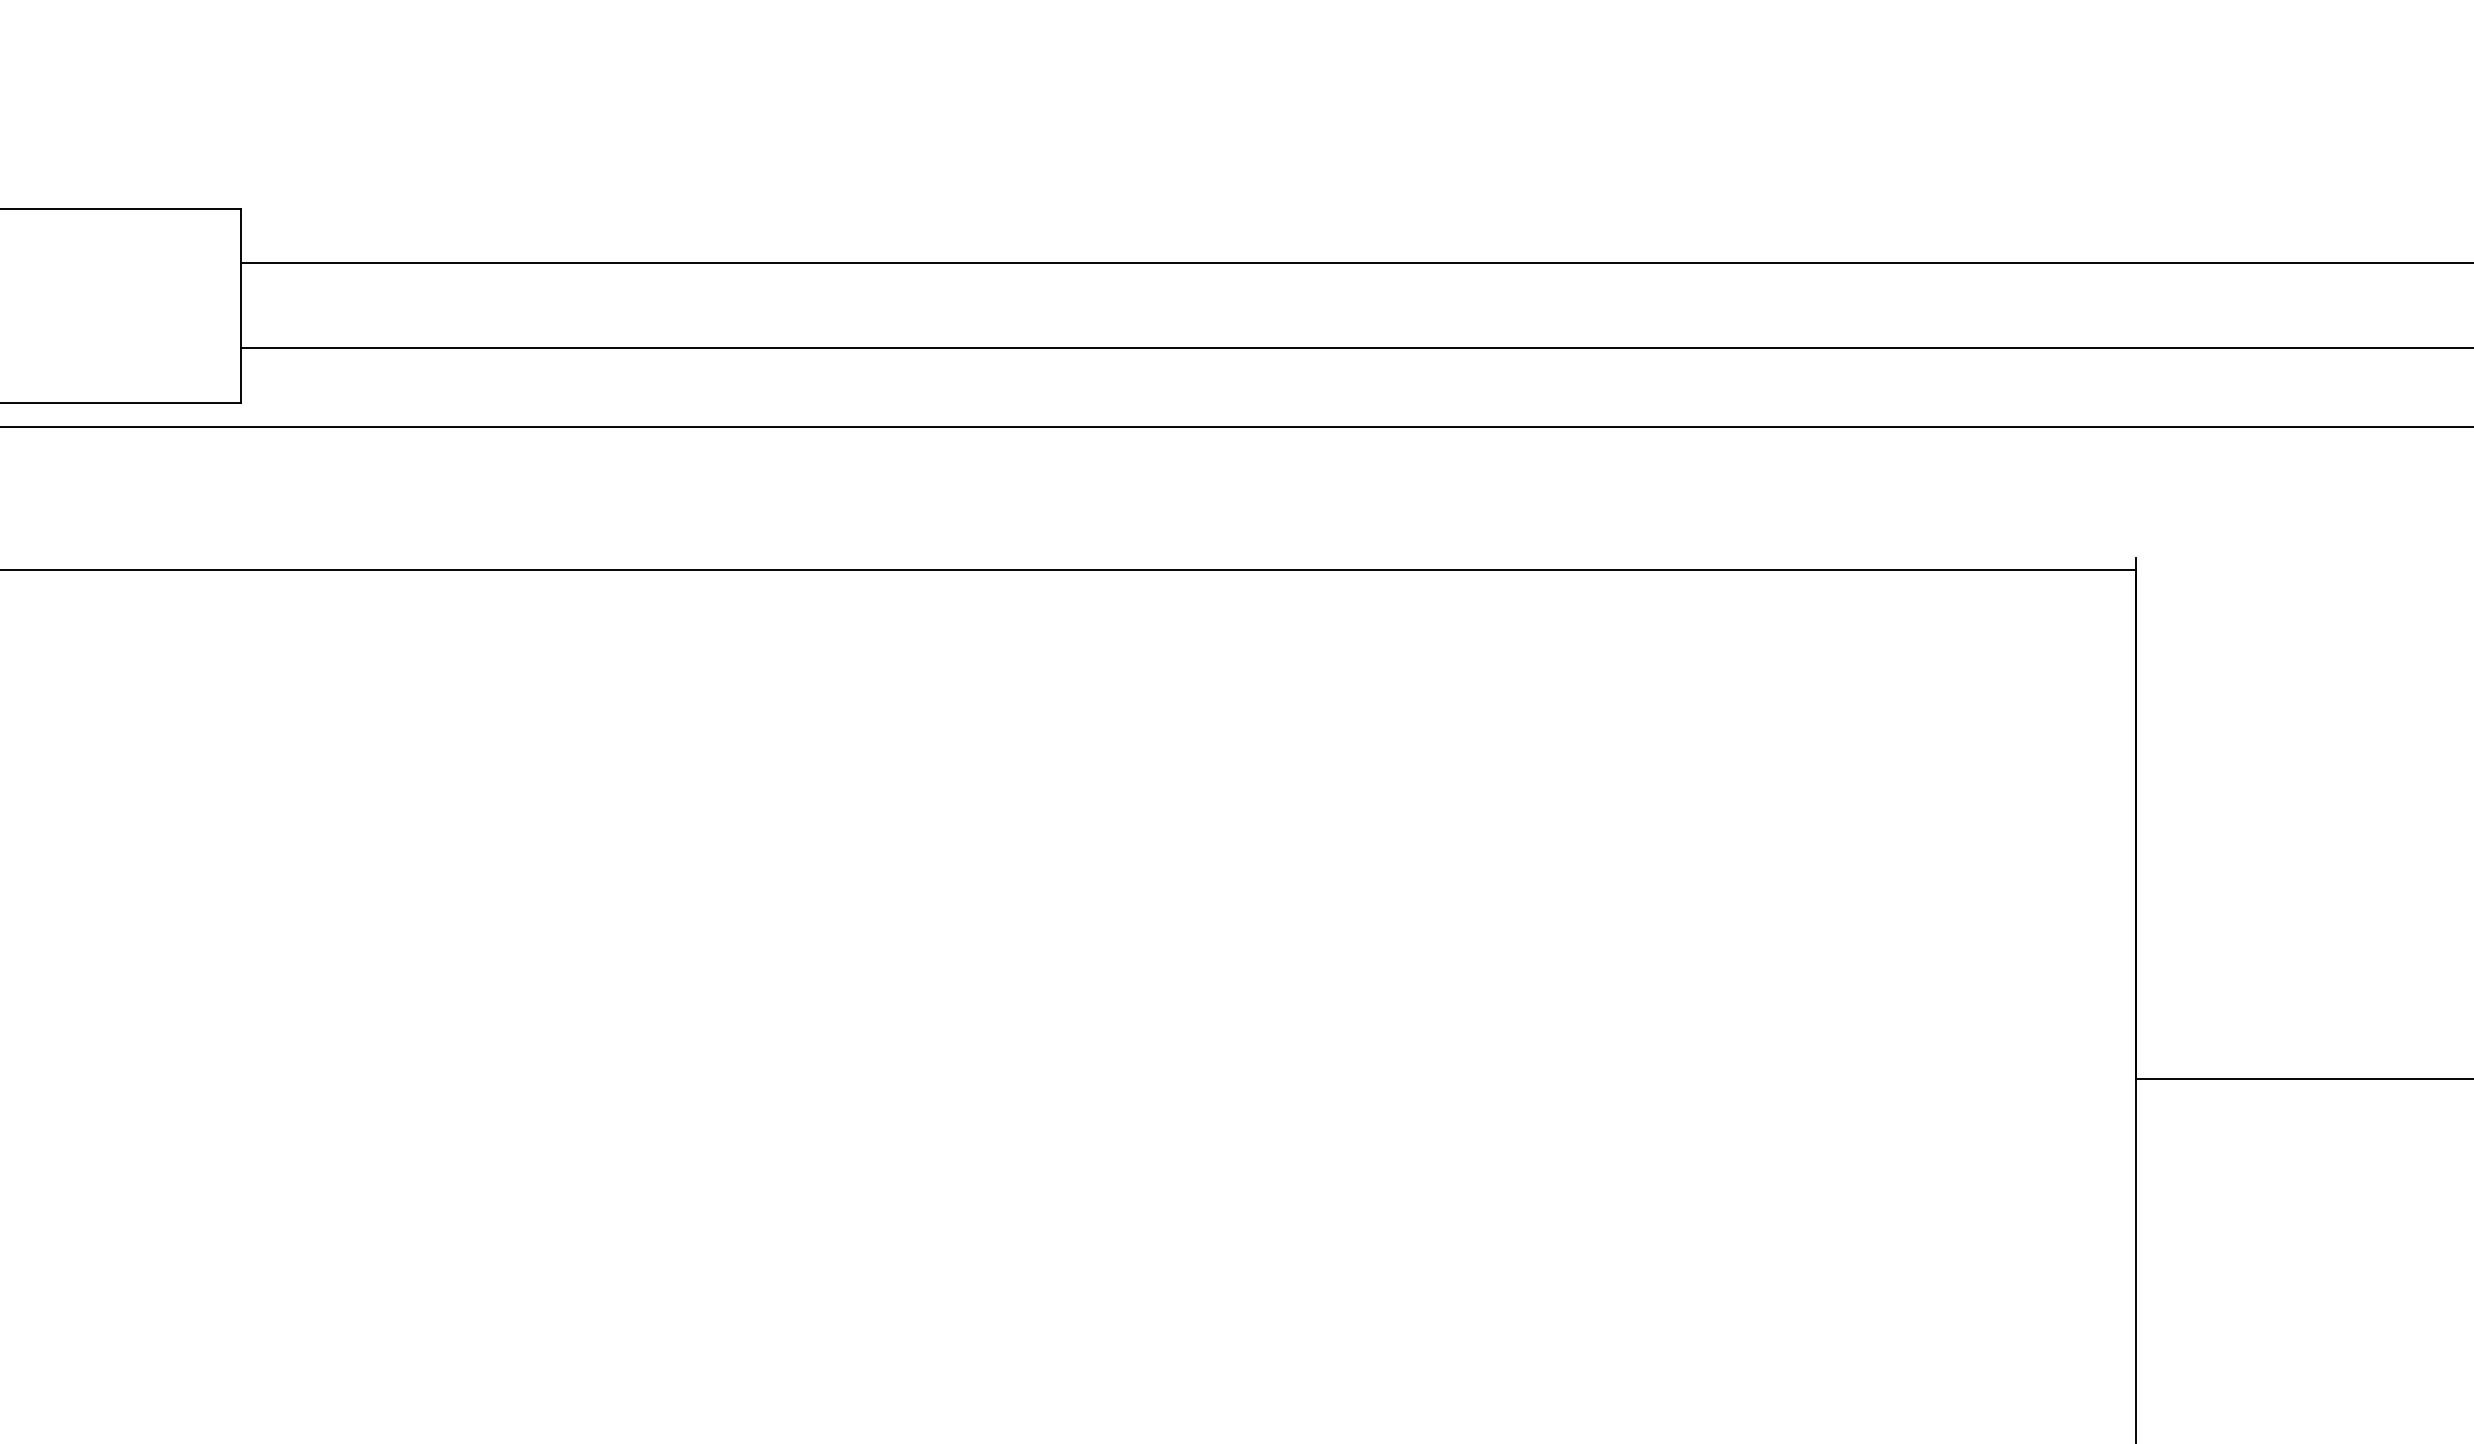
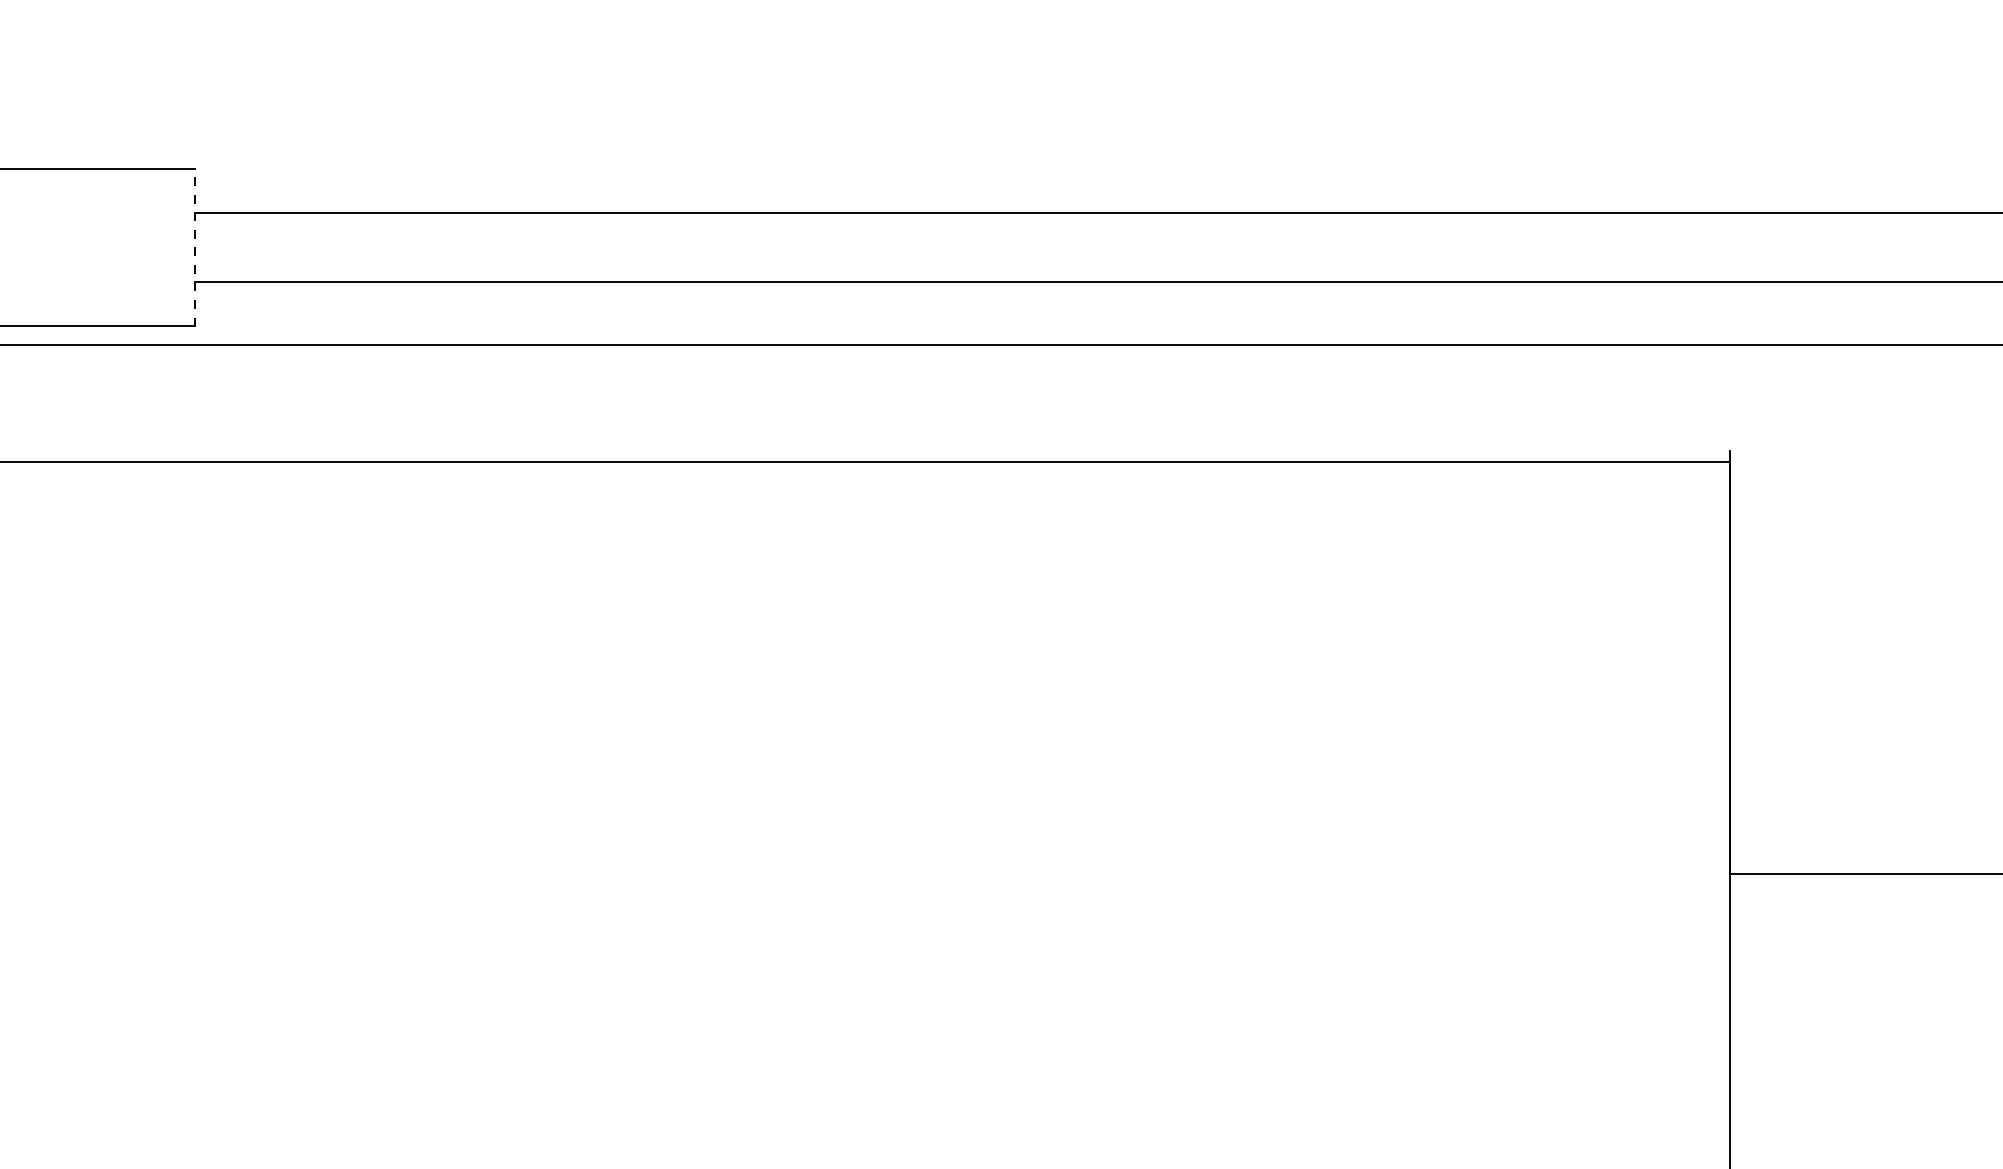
line: (241, 305) -> (195, 247), solid -> dashed

